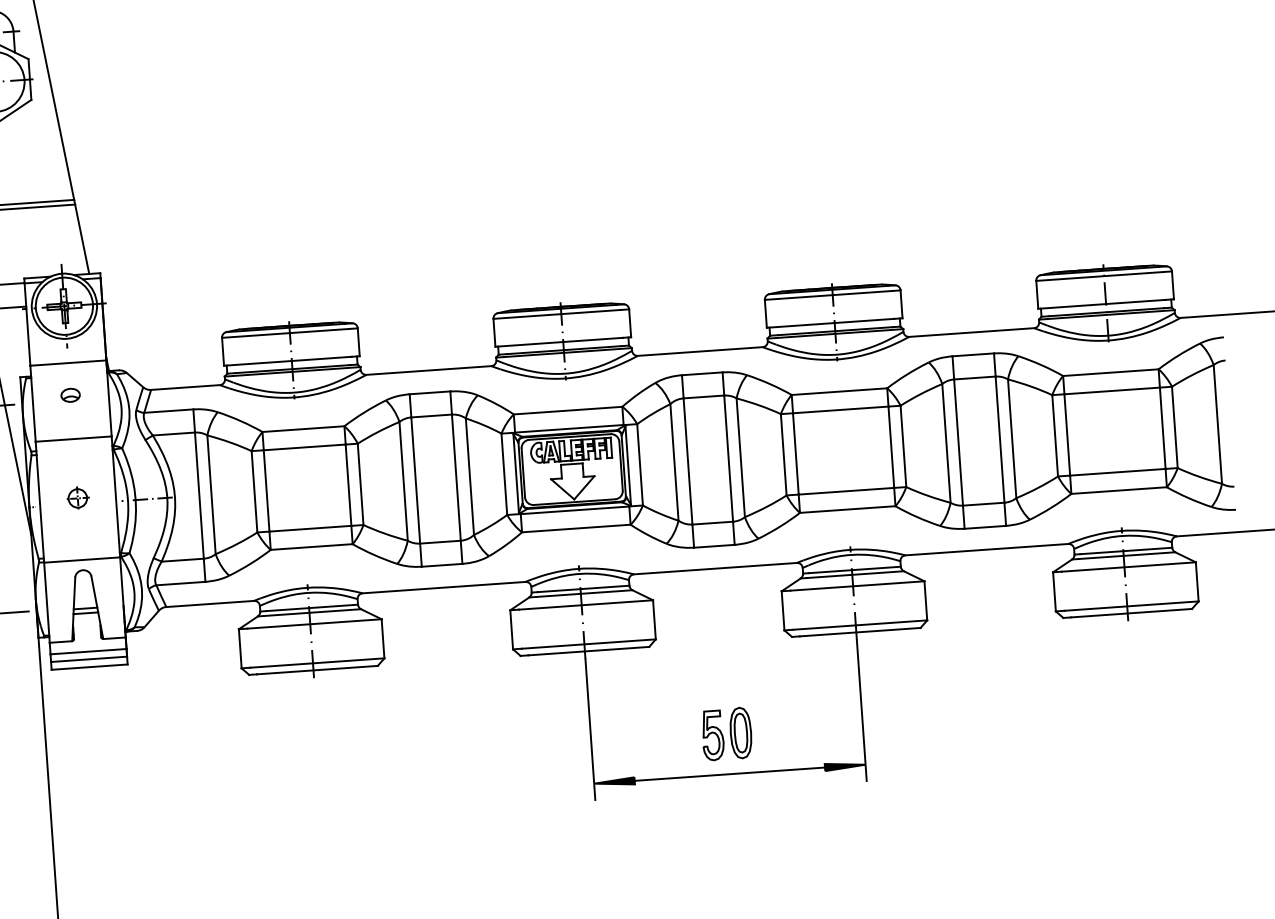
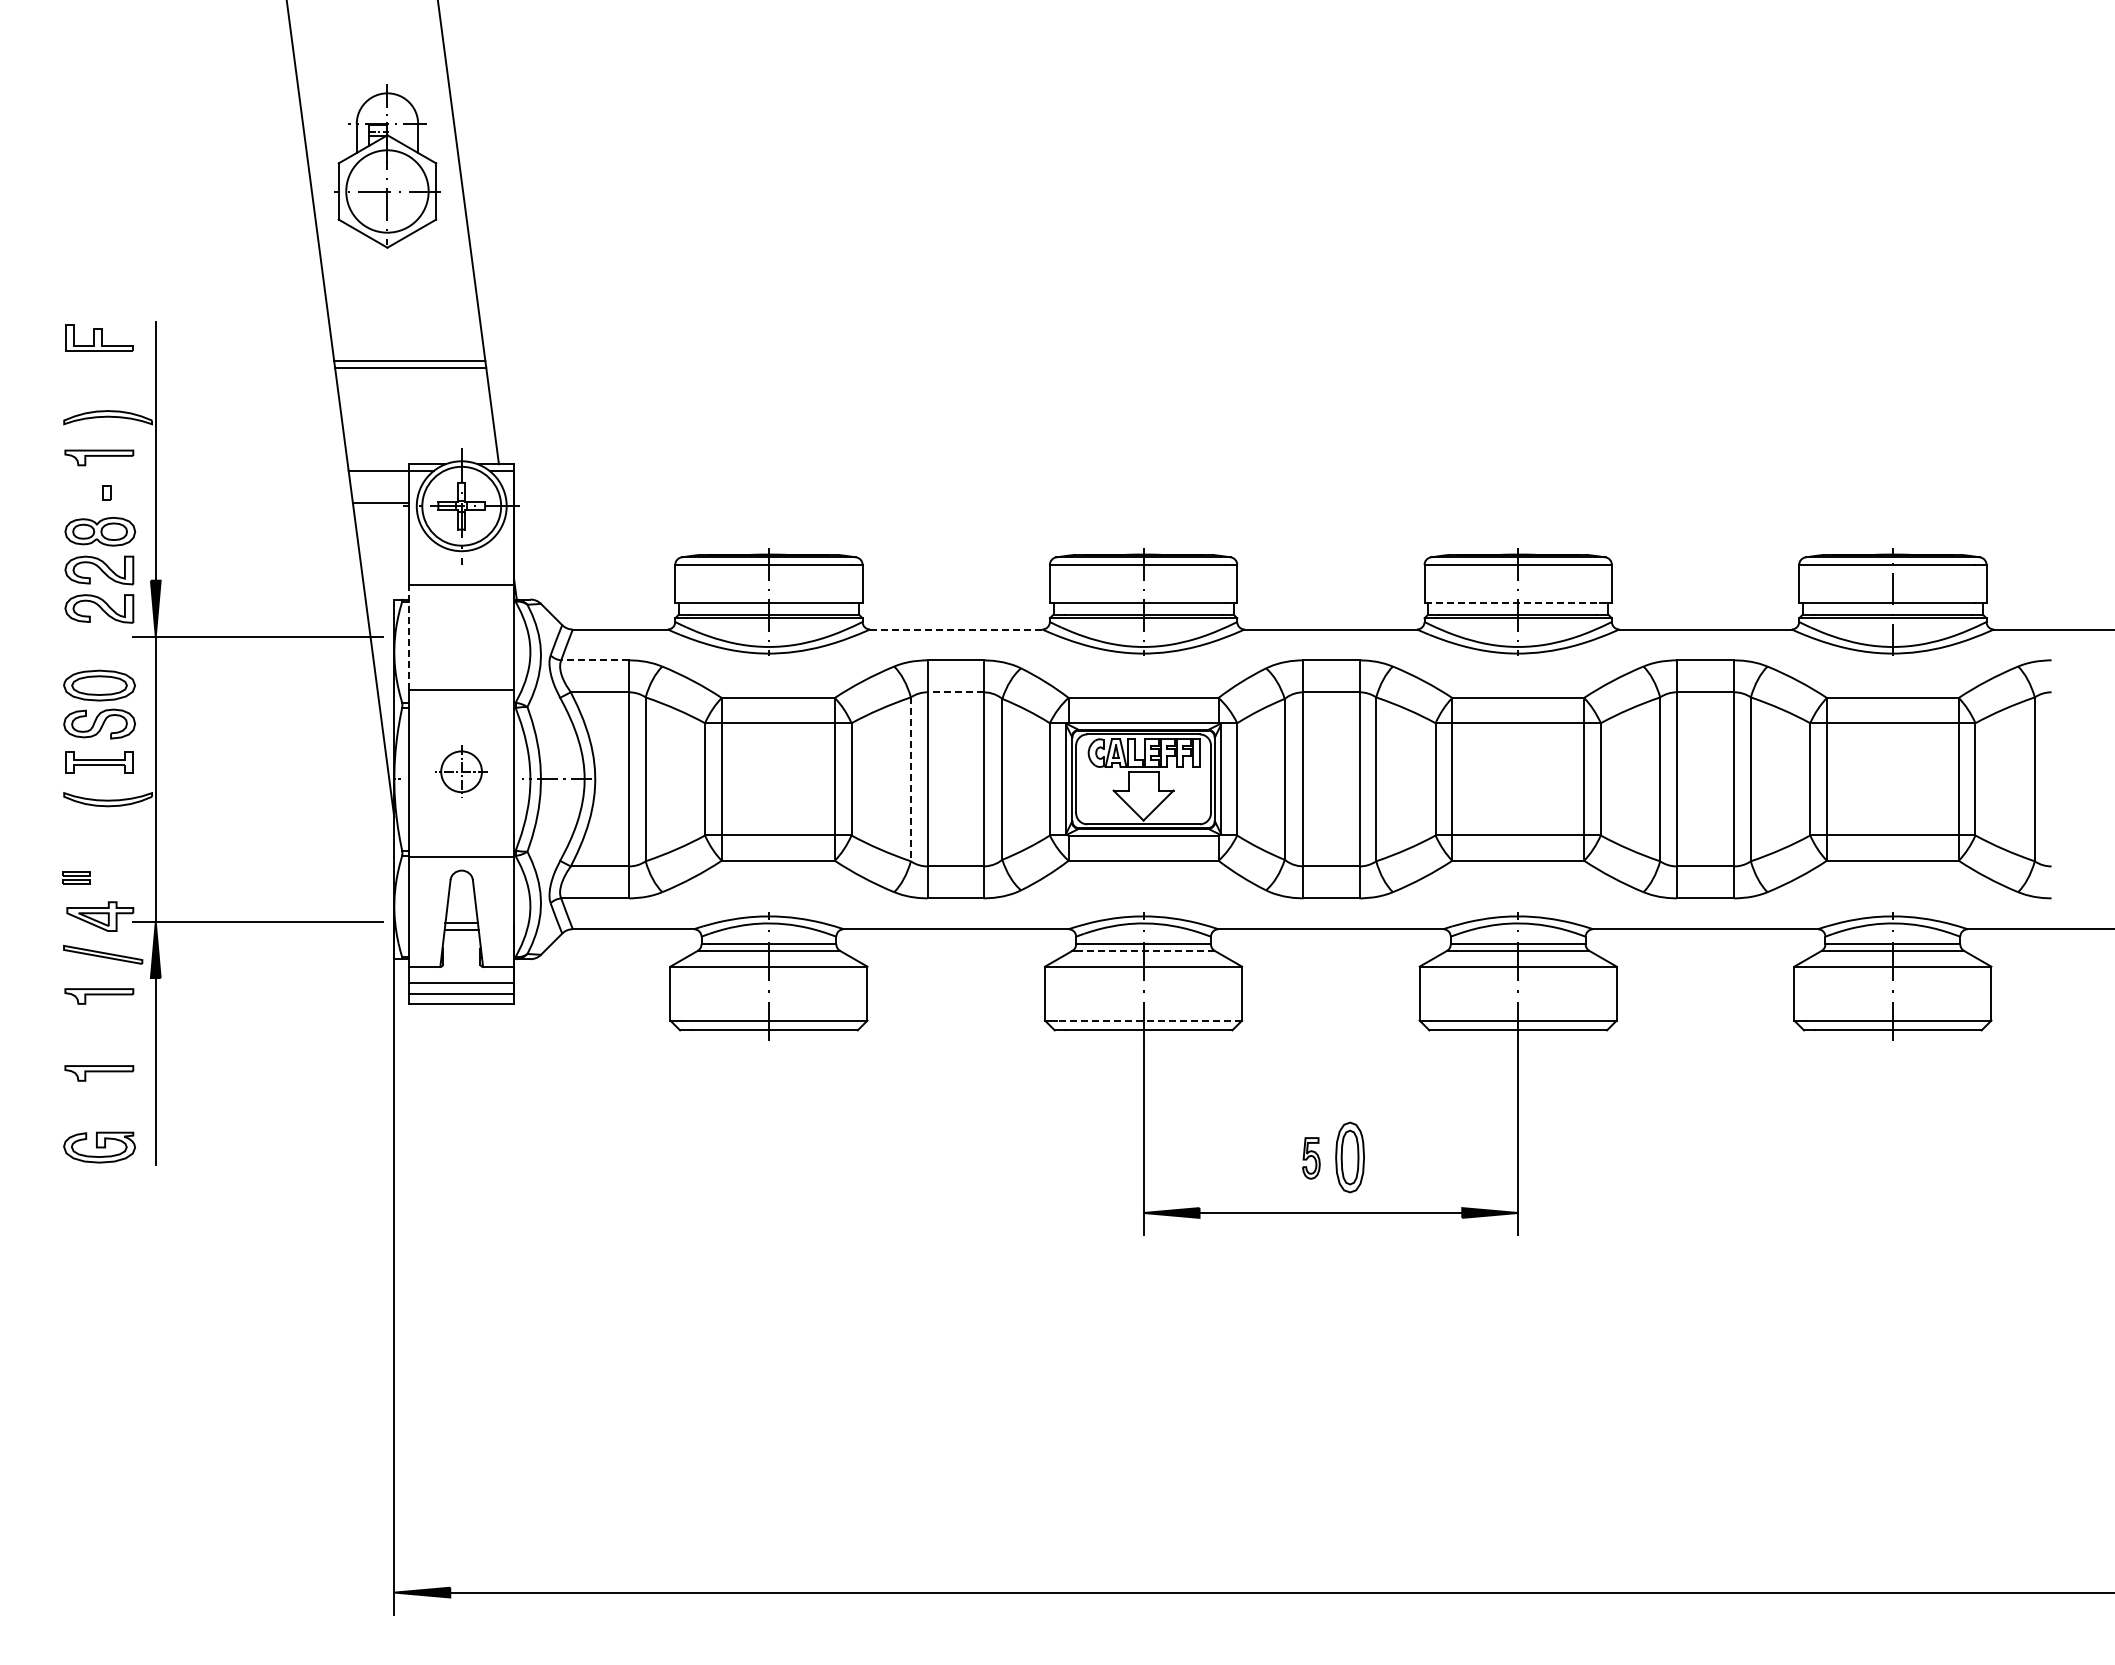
line: (830, 323) -> (1512, 603), solid -> dashed
line: (429, 370) -> (956, 629), solid -> dashed
part: (70, 395) -> (461, 629), removed
line: (33, 403) -> (409, 636), solid -> dashed
line: (169, 411) -> (595, 660), solid -> dashed
line: (431, 416) -> (955, 692), solid -> dashed
line: (403, 481) -> (910, 779), solid -> dashed
part: (77, 497) -> (461, 770), size x1.6
line: (583, 593) -> (1147, 950), solid -> dashed
line: (588, 643) -> (1149, 1020), solid -> dashed
part: (713, 735) -> (1311, 1158), size x0.6

